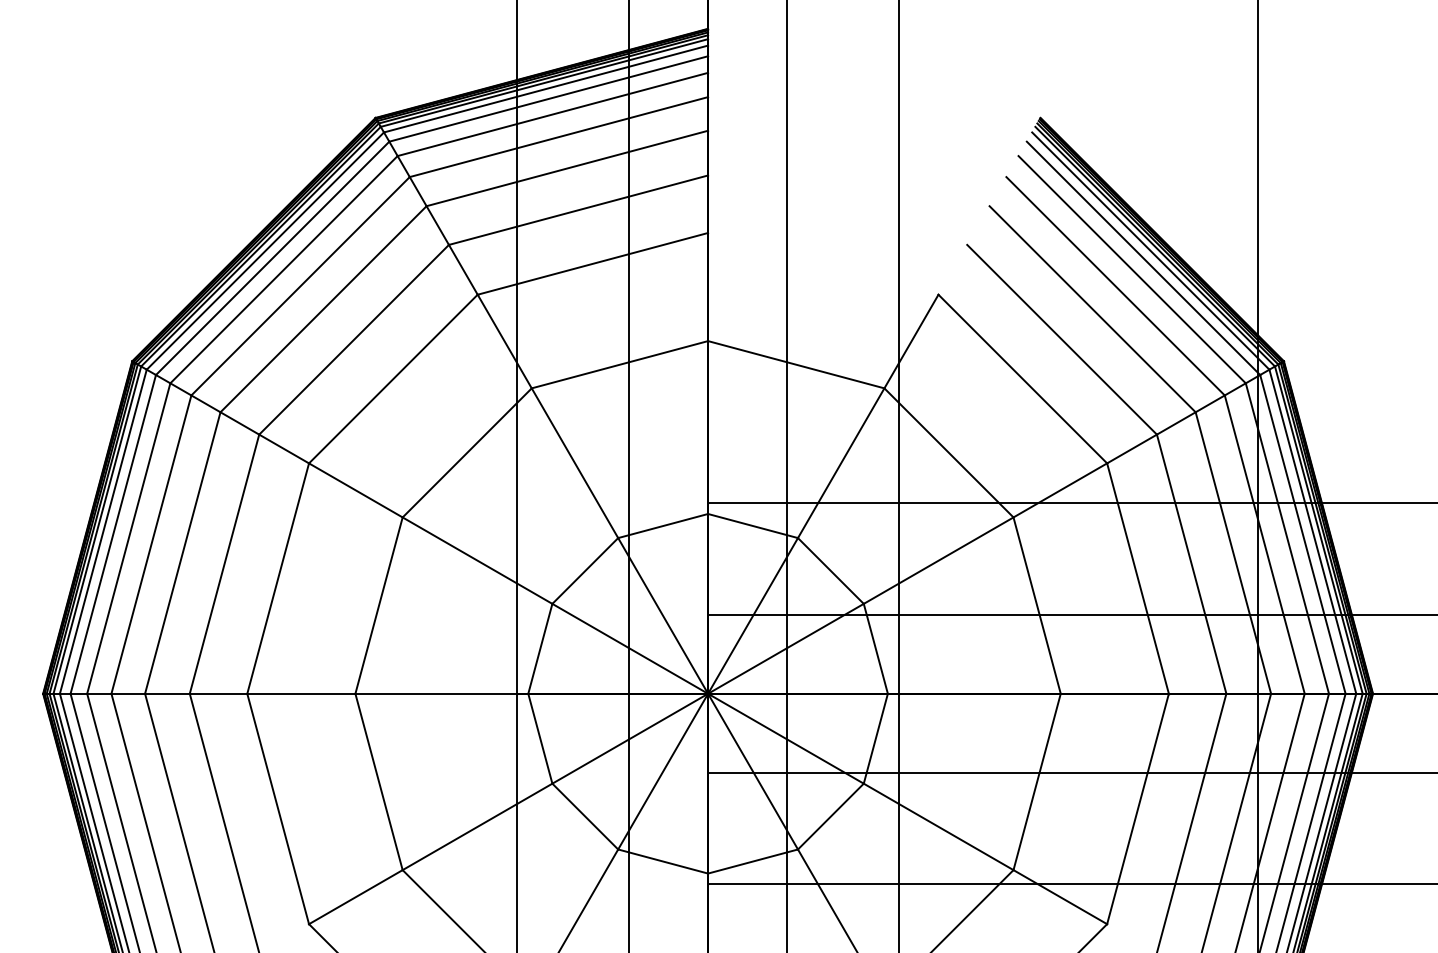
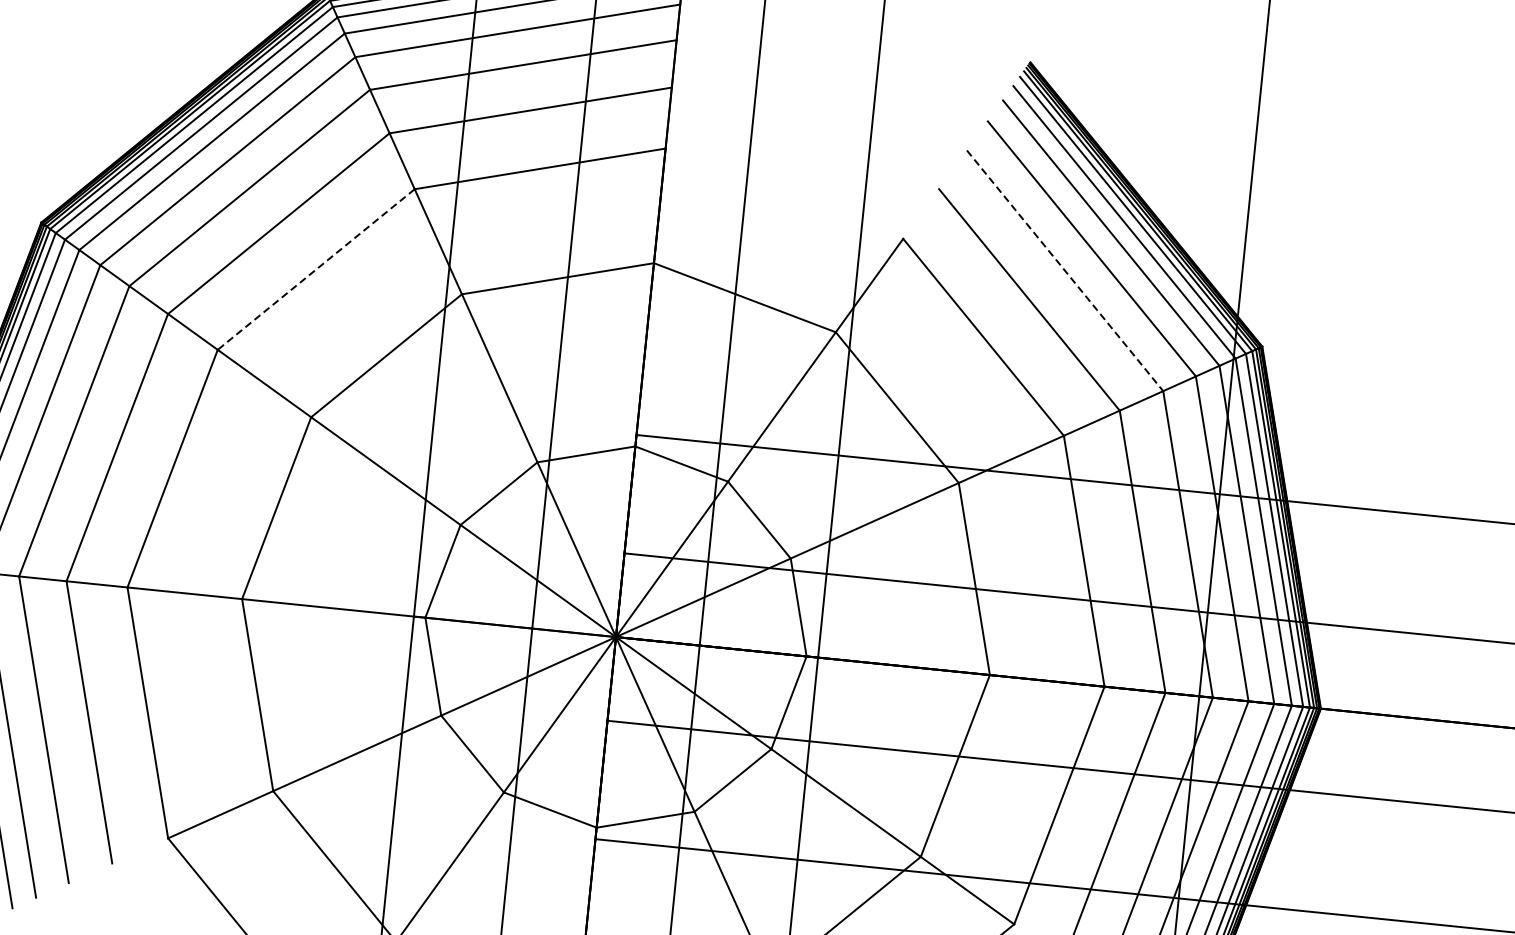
line: (1092, 309) -> (1064, 271), solid -> dashed
line: (393, 379) -> (316, 270), solid -> dashed

